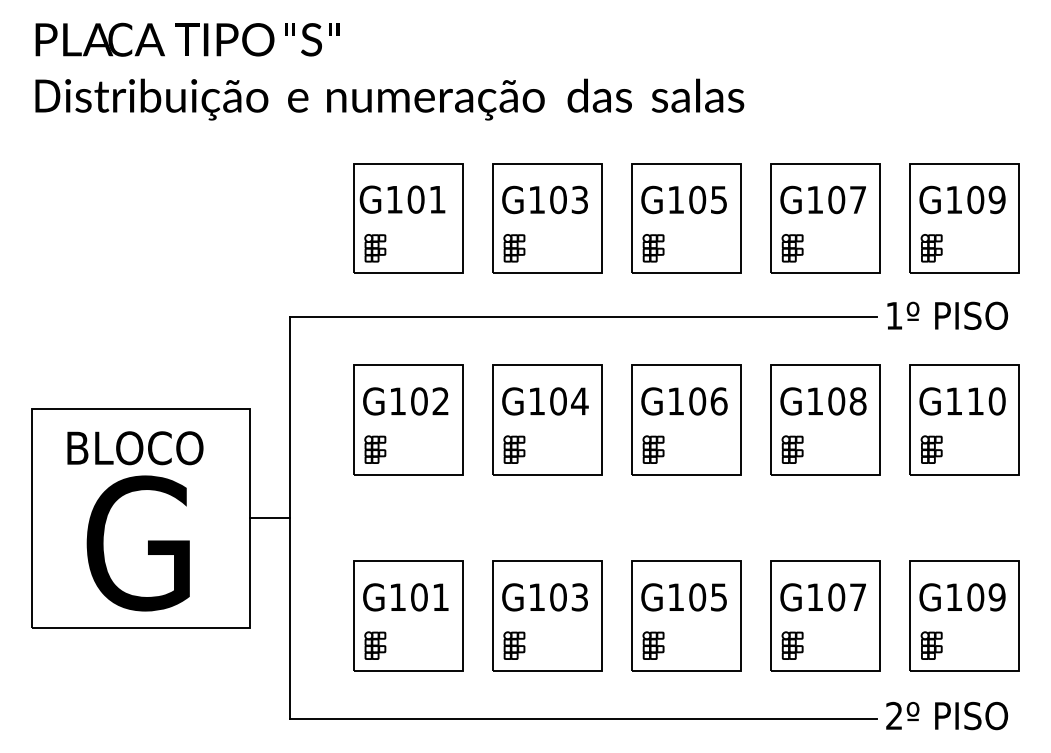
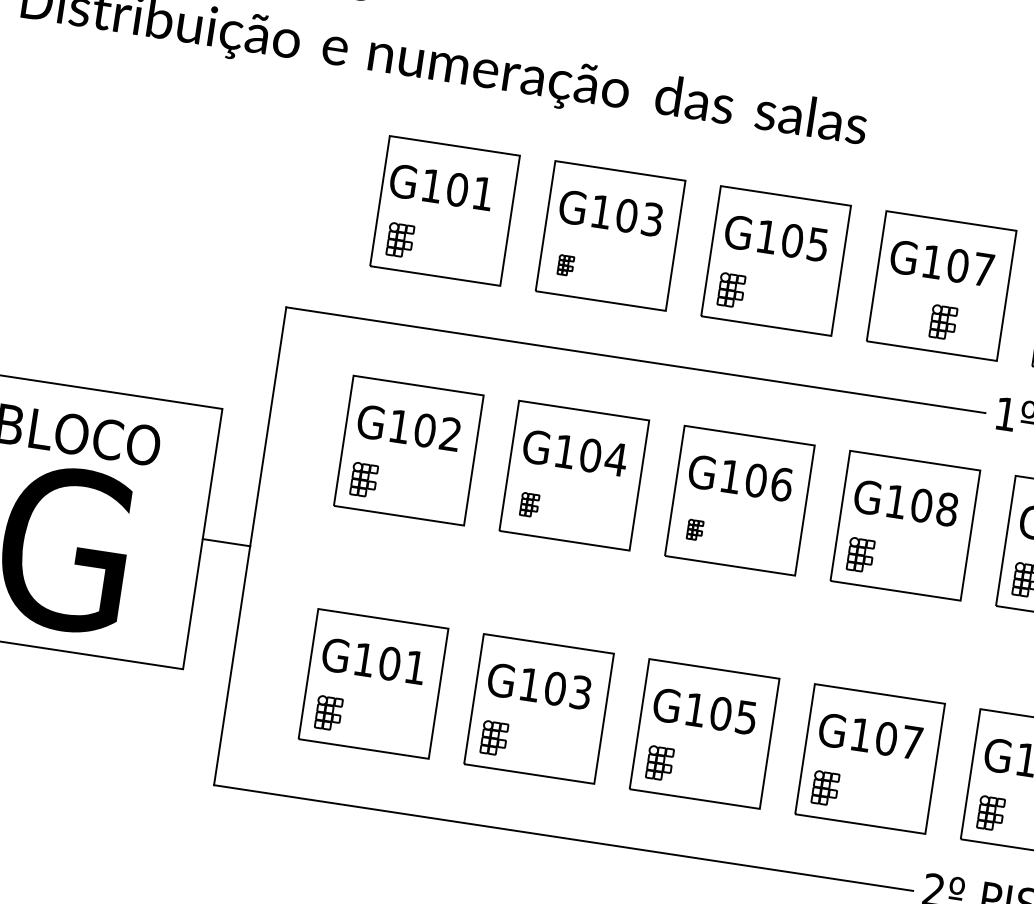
part: (514, 248) -> (565, 265), size x0.6
part: (792, 248) -> (943, 322), moved
part: (514, 449) -> (529, 504), size x0.7
part: (653, 449) -> (695, 529), size x0.6

